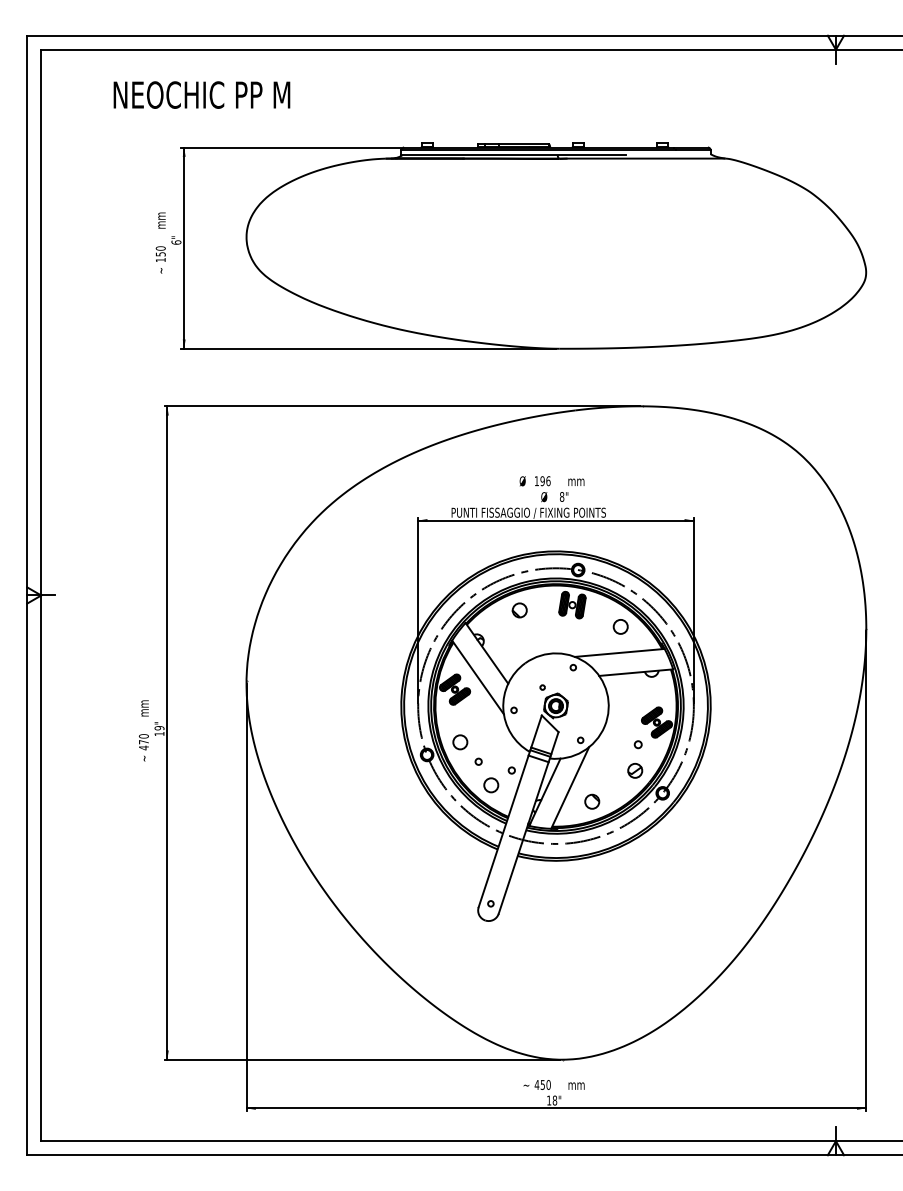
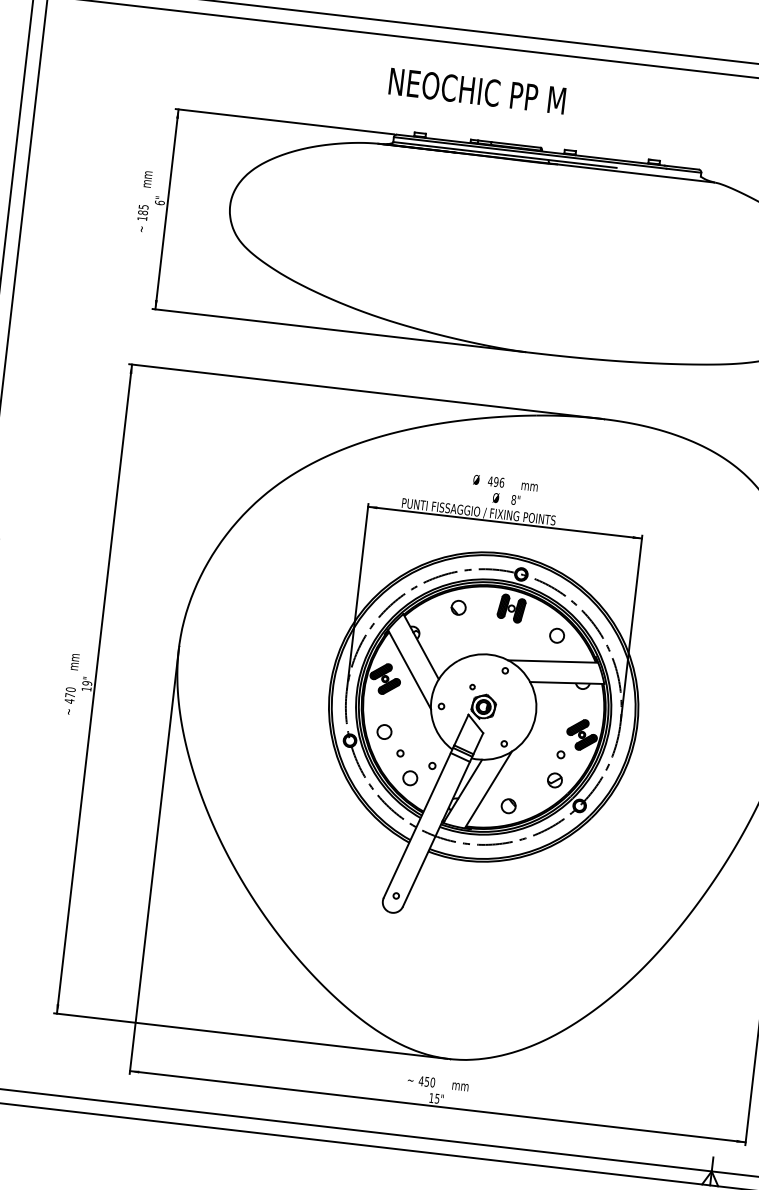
text: (201, 94) -> (476, 90), moved
text: (160, 251) -> (143, 209), 150 -> 185
text: (536, 481) -> (490, 481), 196 -> 496
text: (554, 1100) -> (436, 1098), 18" -> 15"

